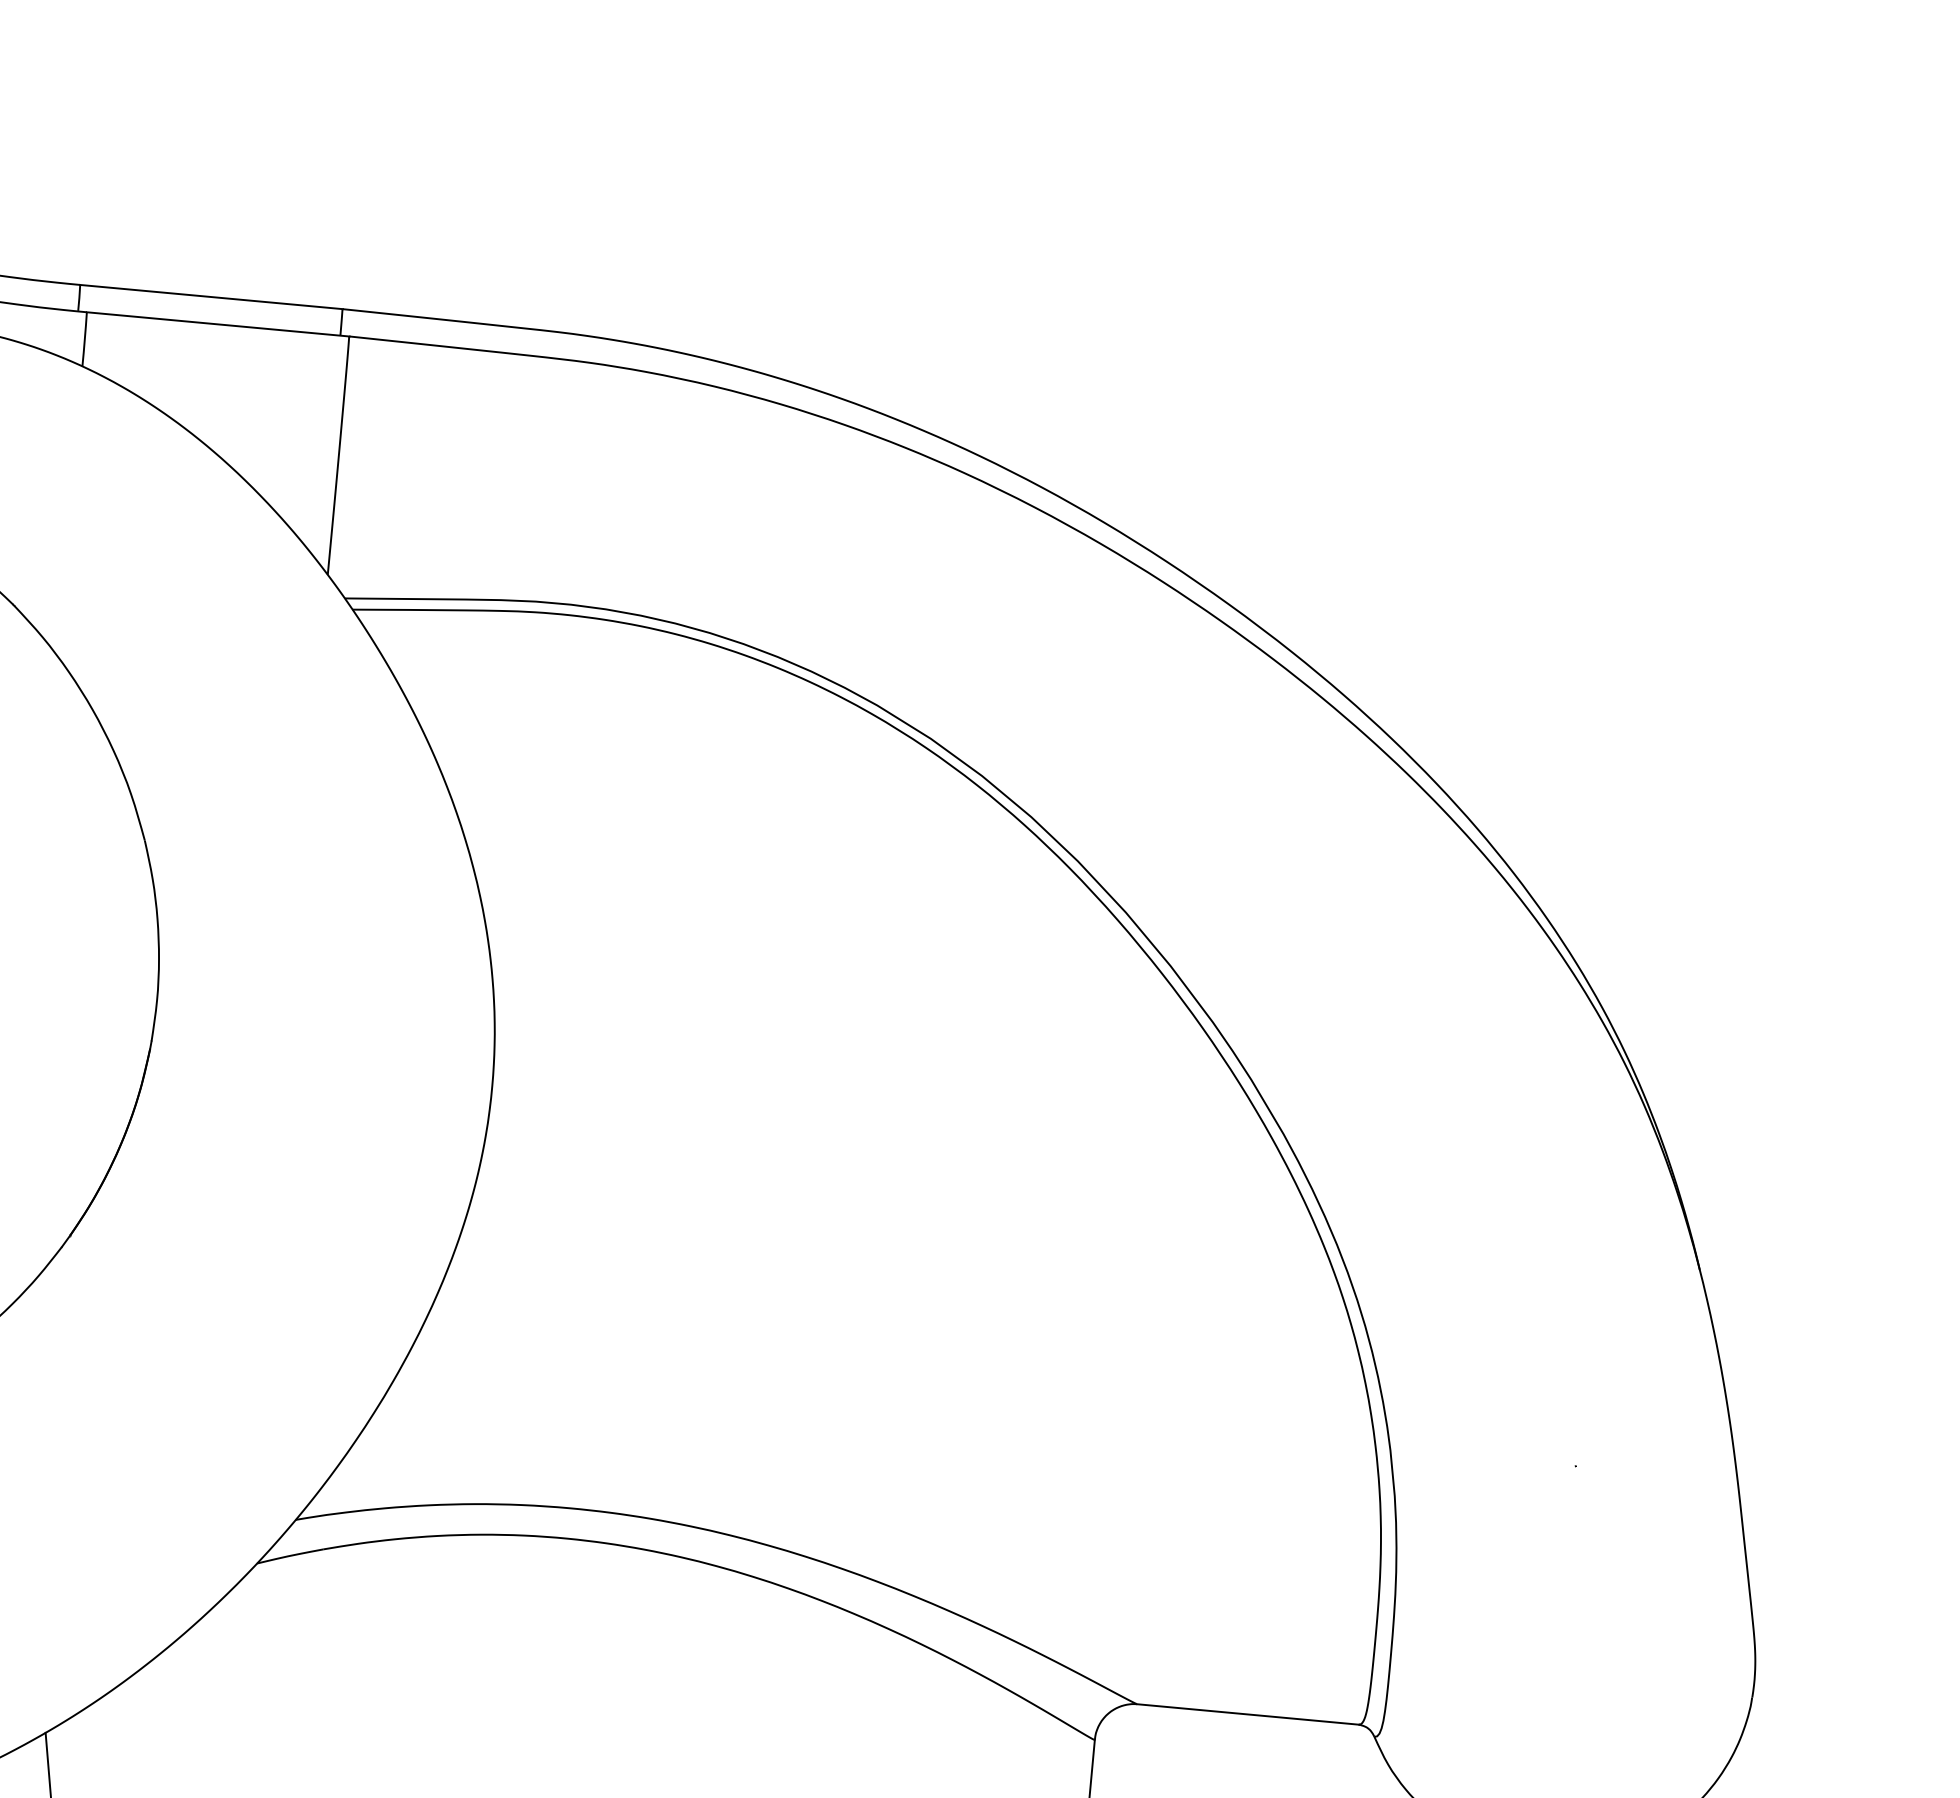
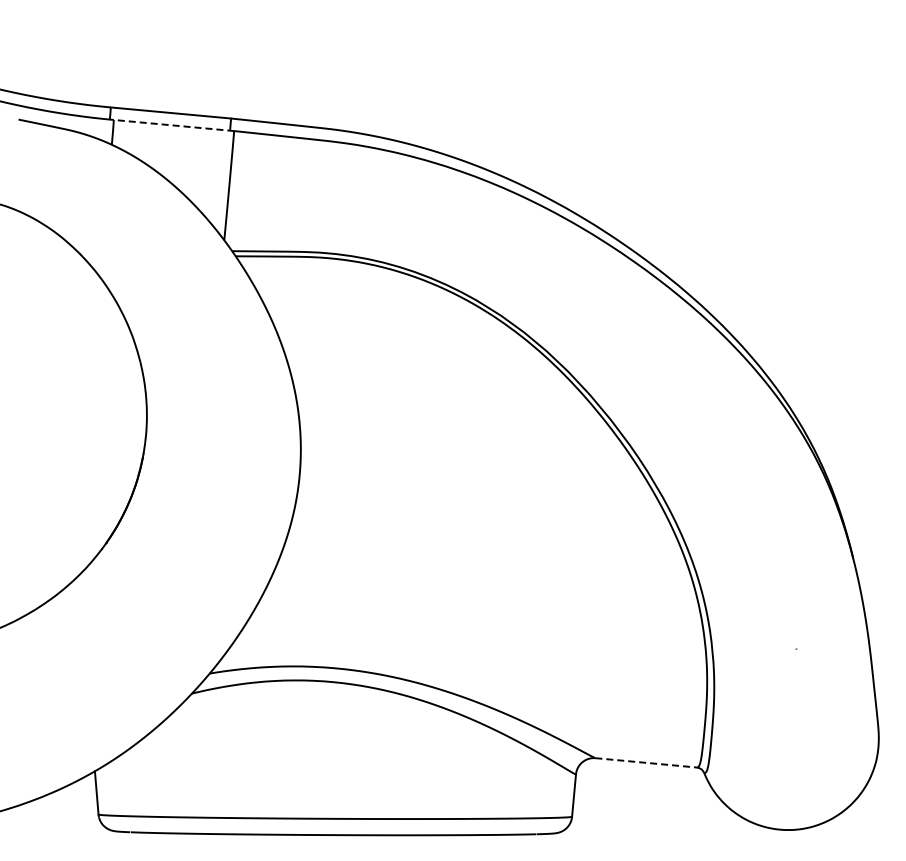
line: (216, 324) -> (173, 125), solid -> dashed
line: (1248, 1713) -> (646, 762), solid -> dashed

